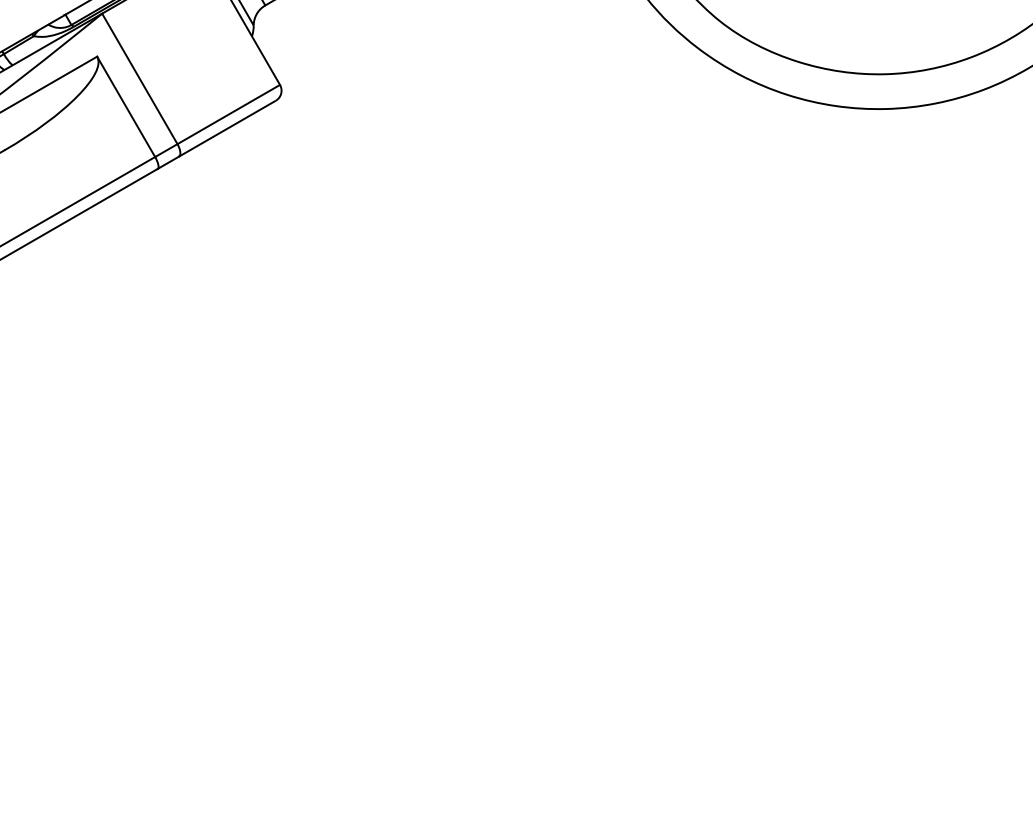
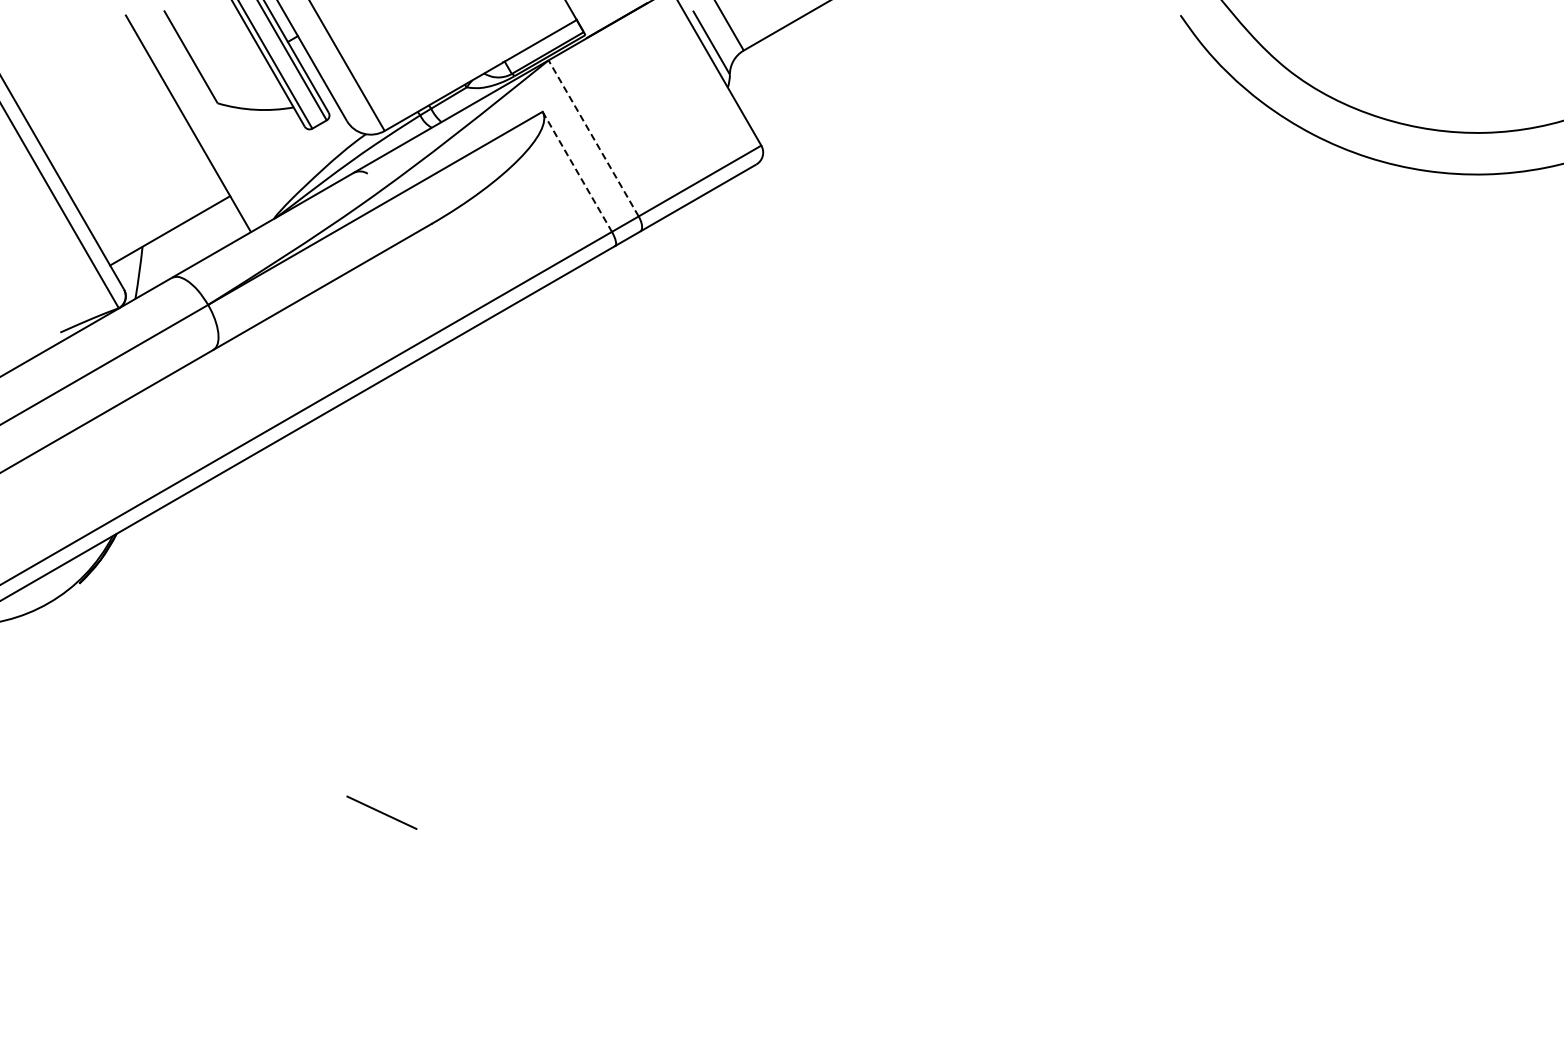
line: (139, 78) -> (593, 137), solid -> dashed
line: (126, 107) -> (577, 172), solid -> dashed

